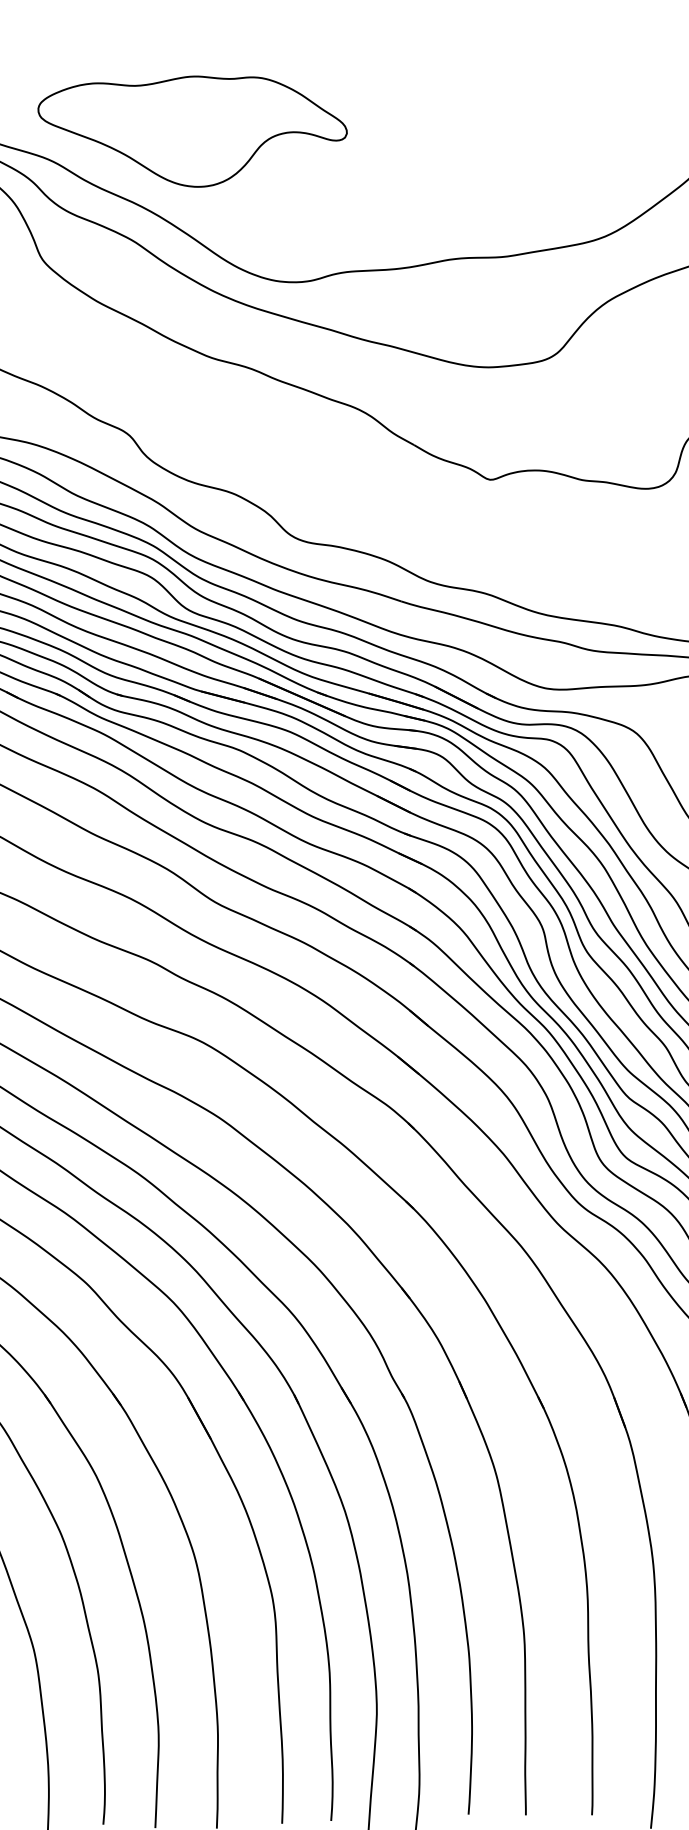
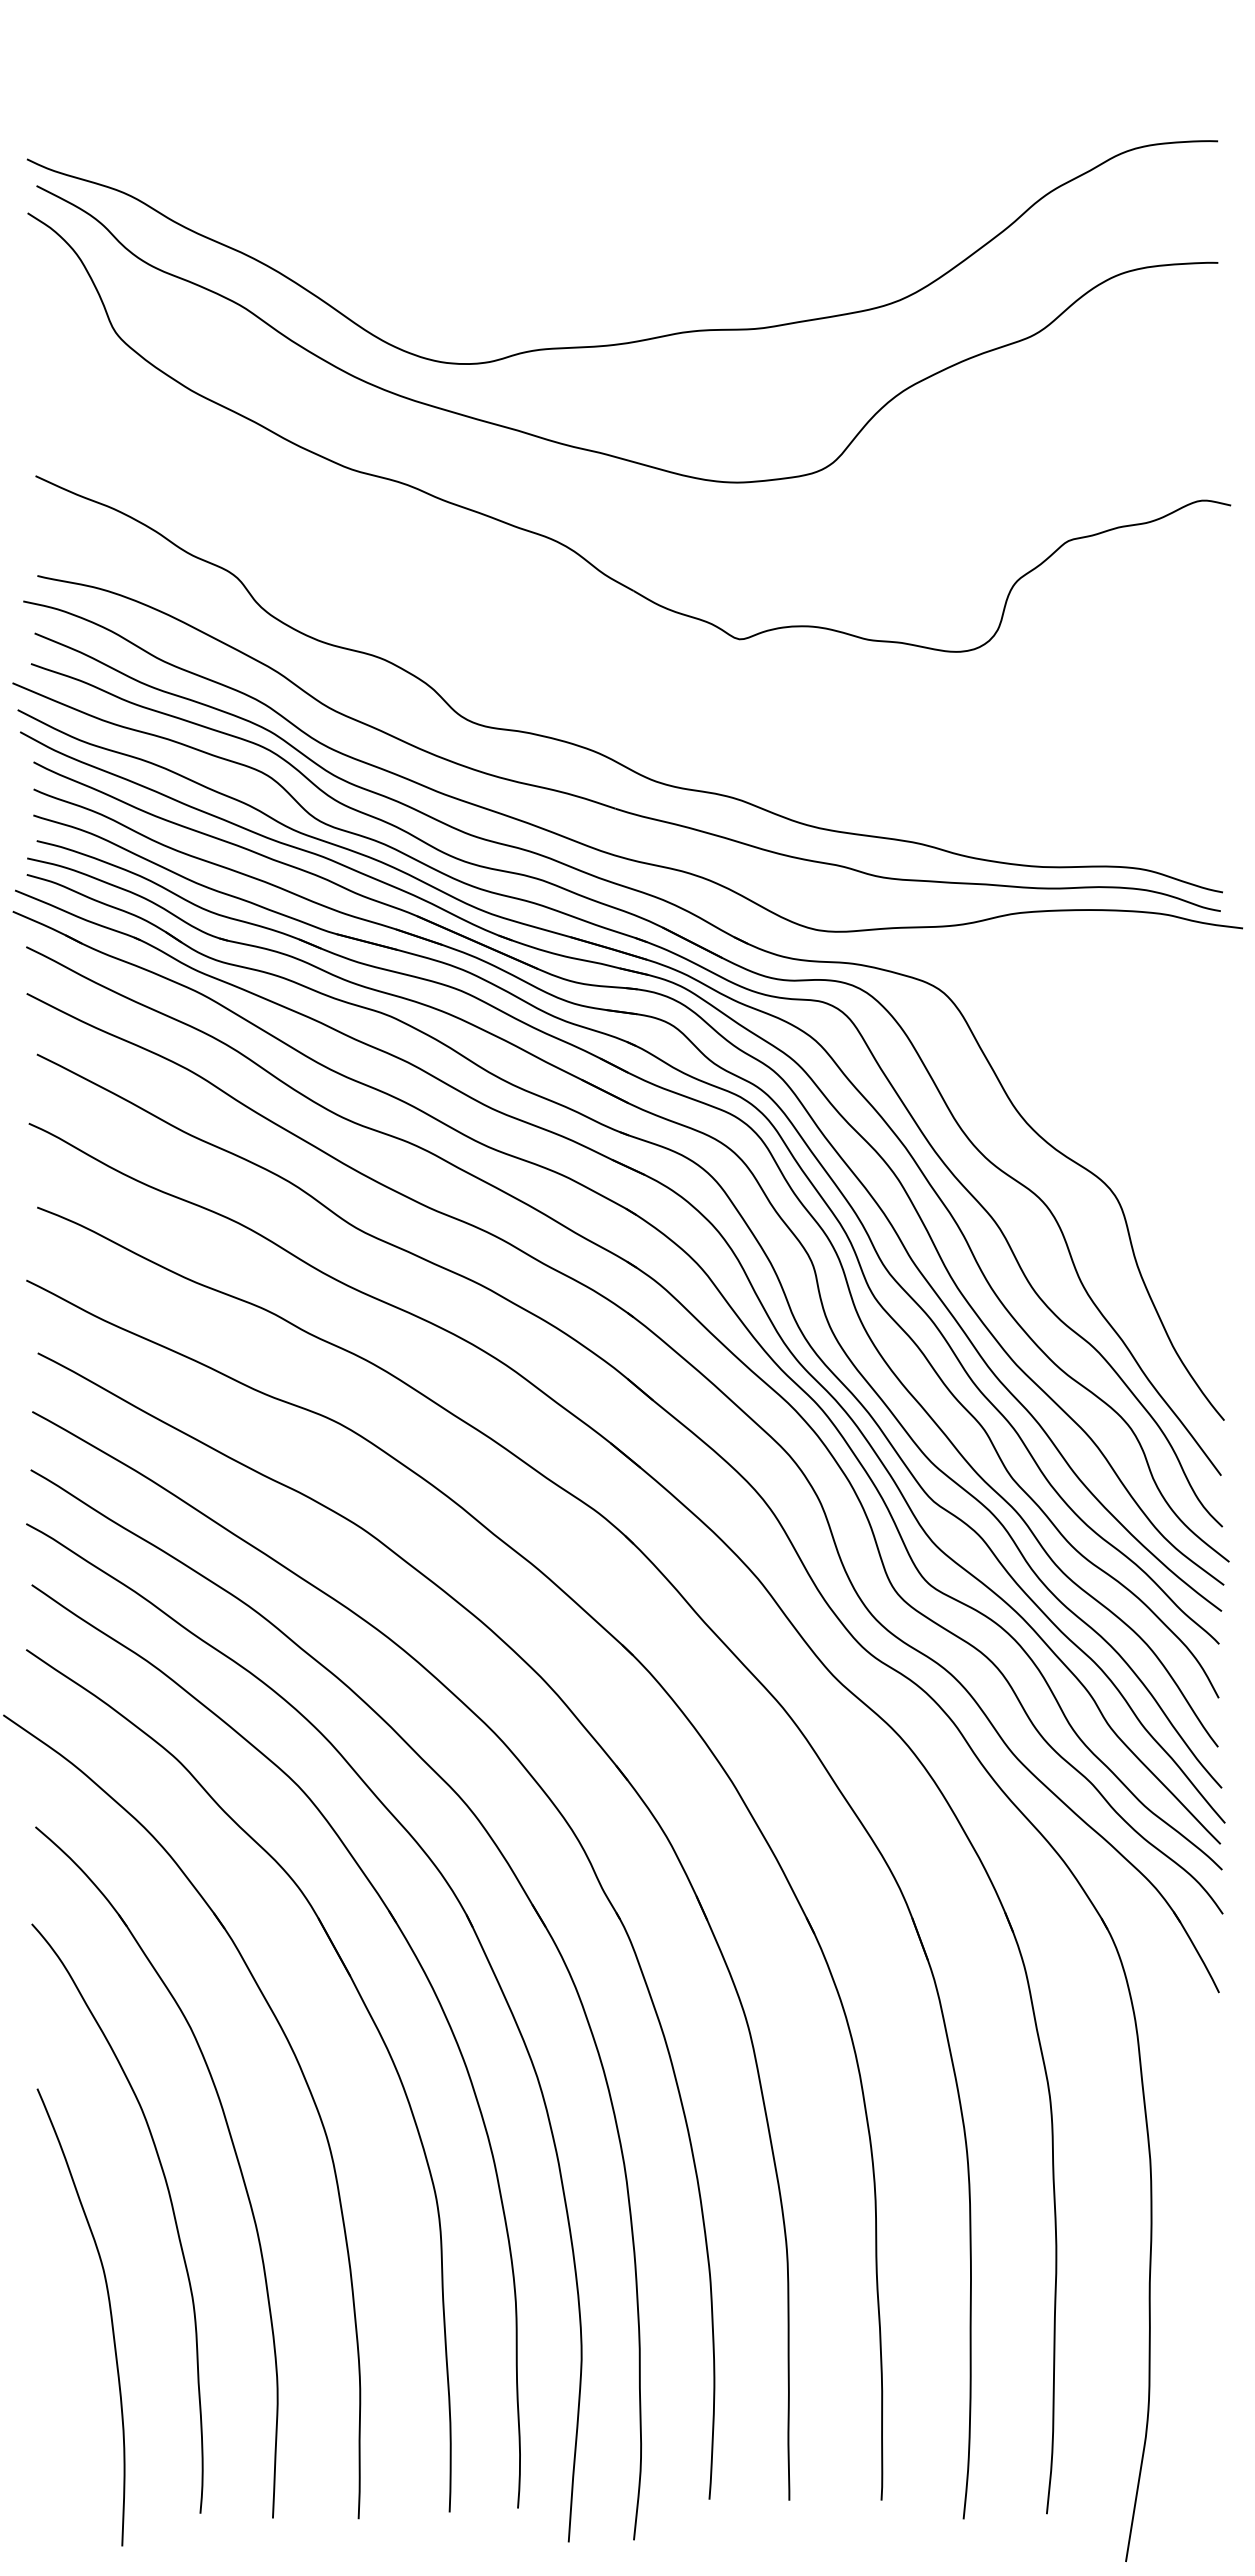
part: (192, 131) -> (324, 153), removed

